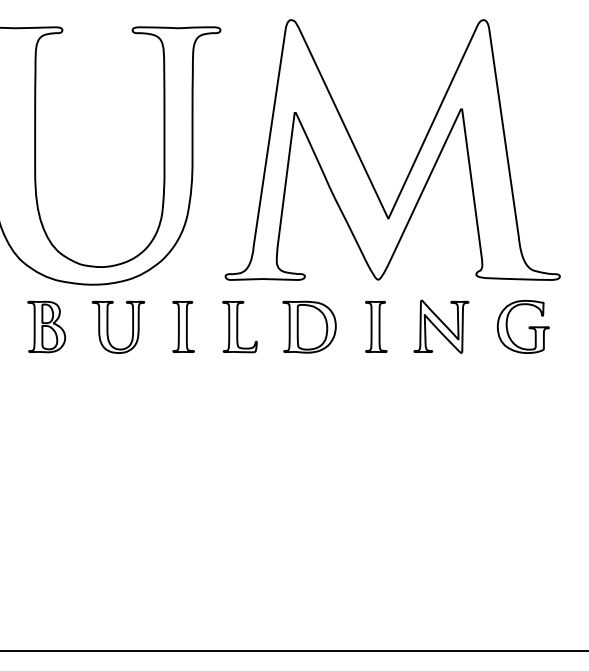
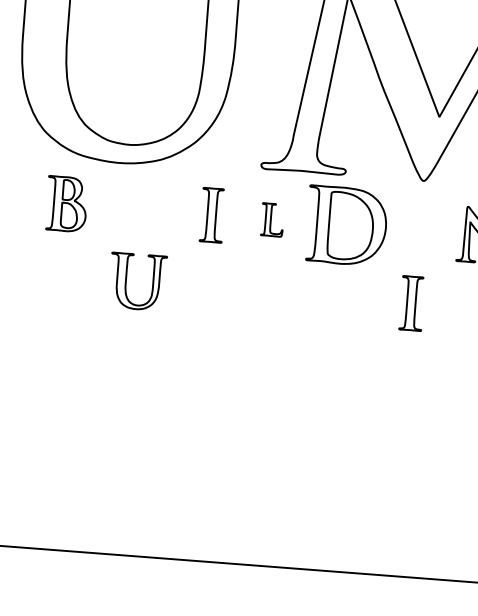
part: (108, 326) -> (127, 280), moved
part: (239, 326) -> (272, 219), size x0.6
part: (309, 326) -> (346, 225), size x1.4
part: (376, 326) -> (412, 303), moved

